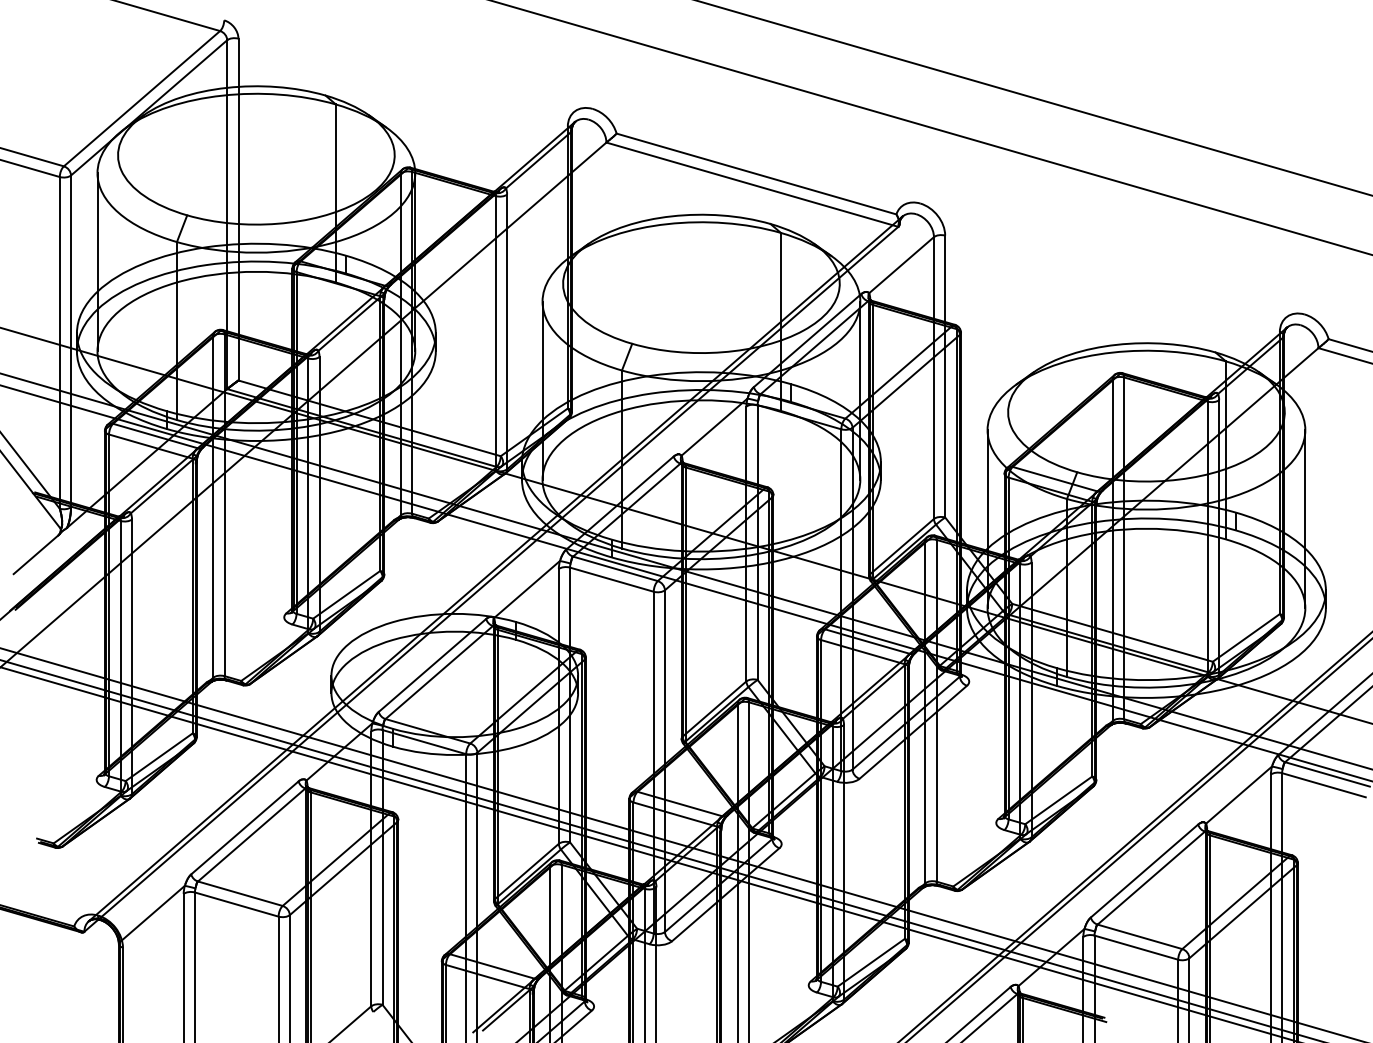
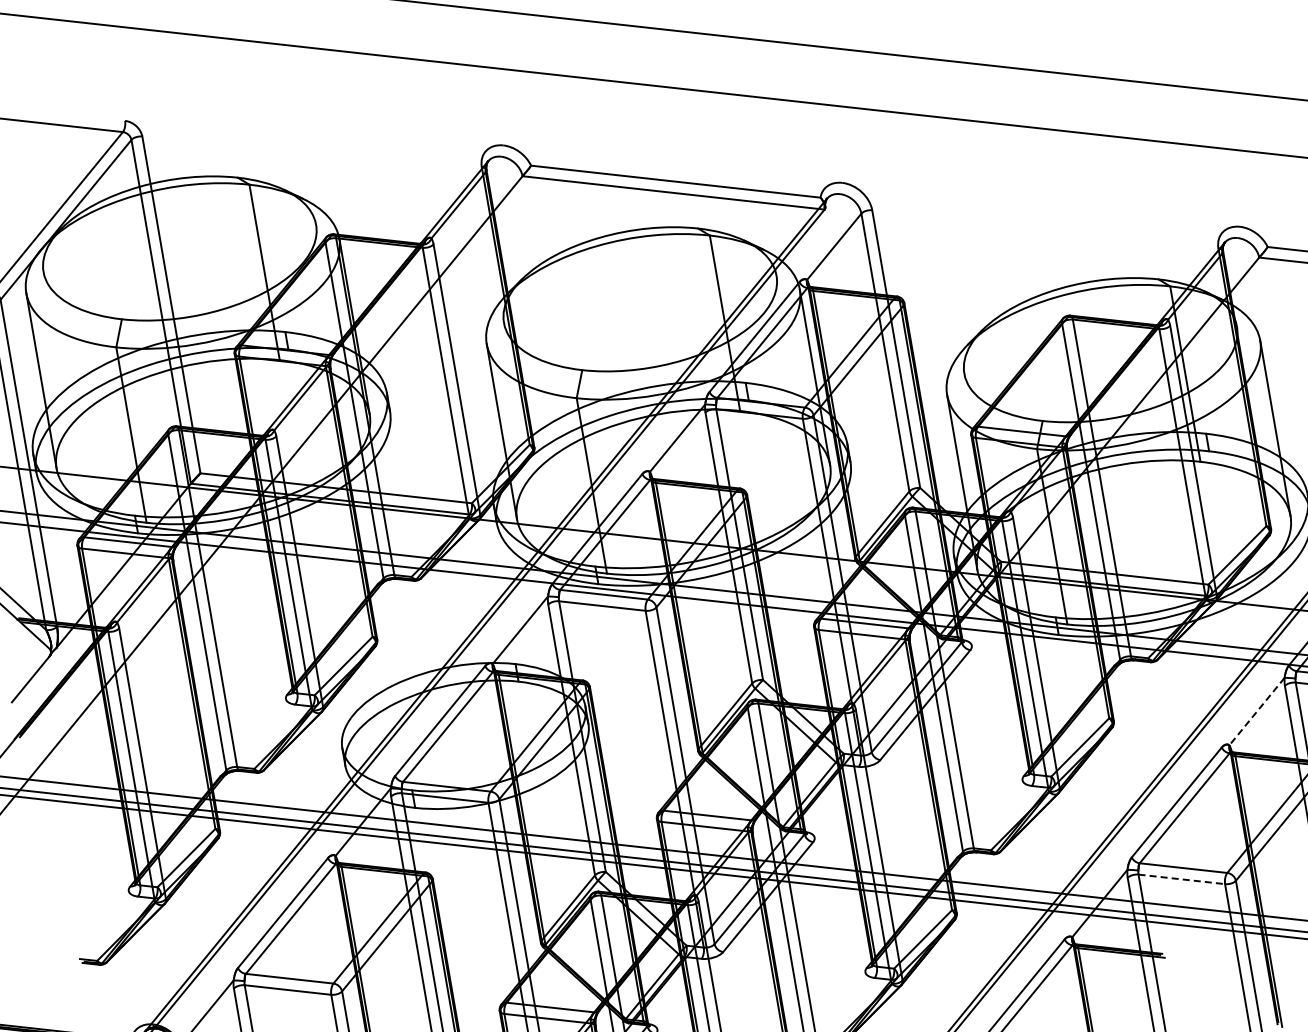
line: (1239, 795) -> (1257, 711), solid -> dashed
line: (1136, 947) -> (1181, 879), solid -> dashed

